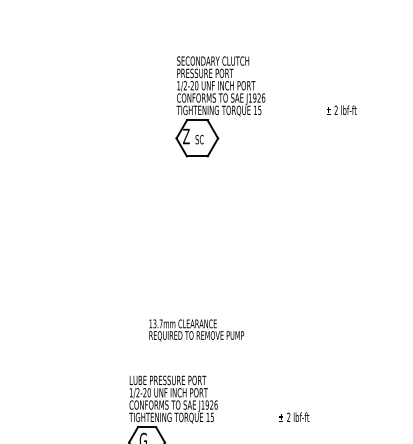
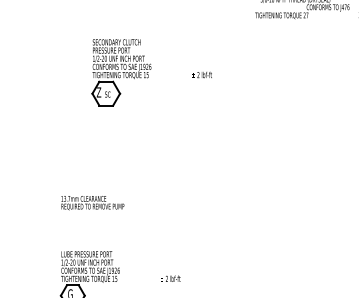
text: (196, 330) -> (92, 203), moved

